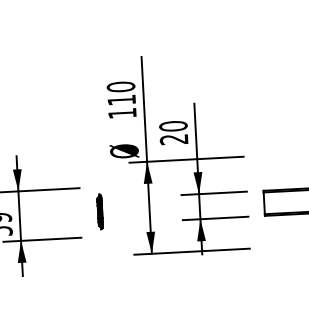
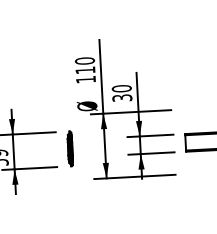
text: (174, 139) -> (122, 98), 20 -> 30
part: (99, 211) -> (69, 148), size x1.43

